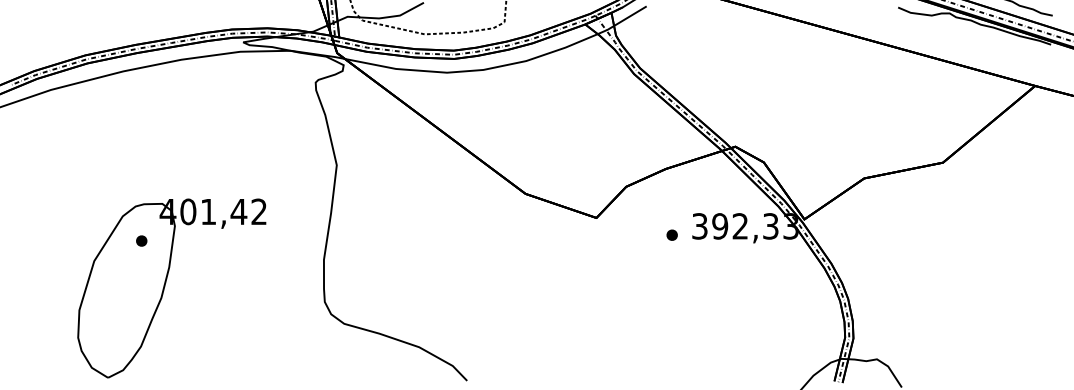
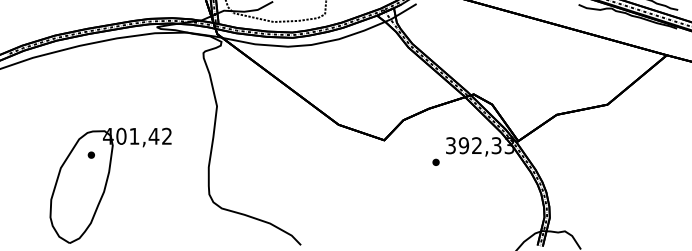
part: (671, 233) -> (435, 161), moved

